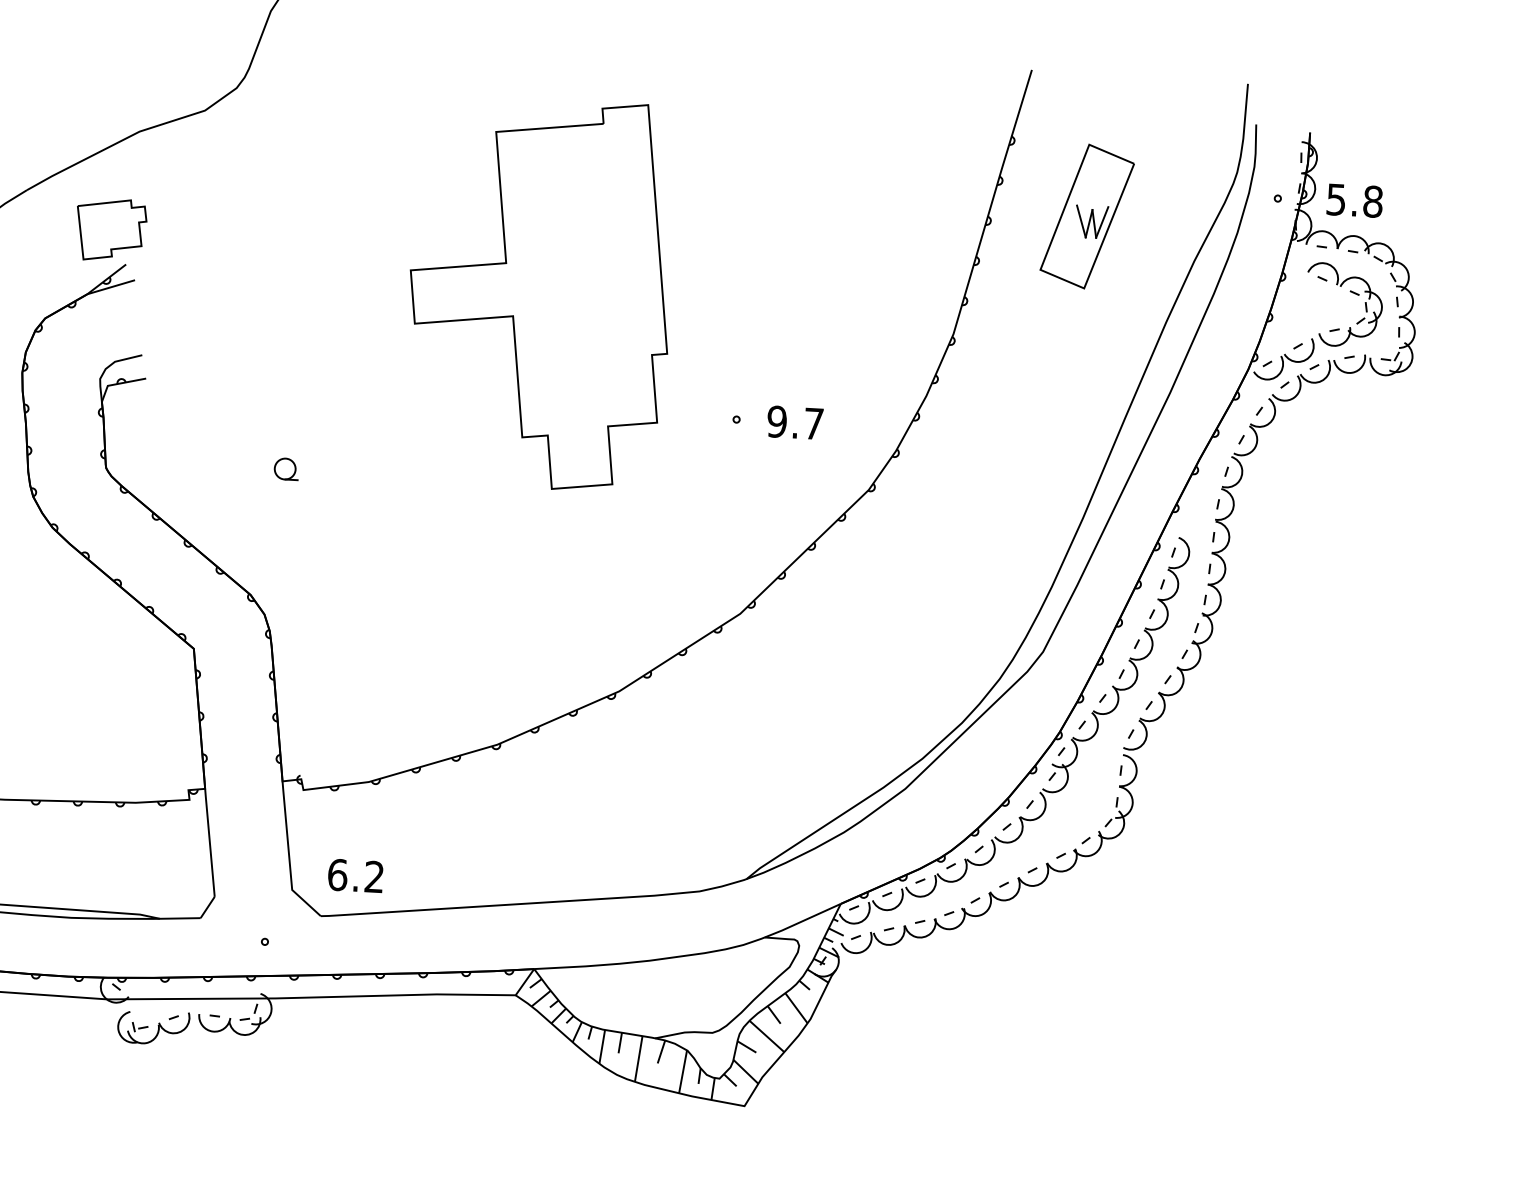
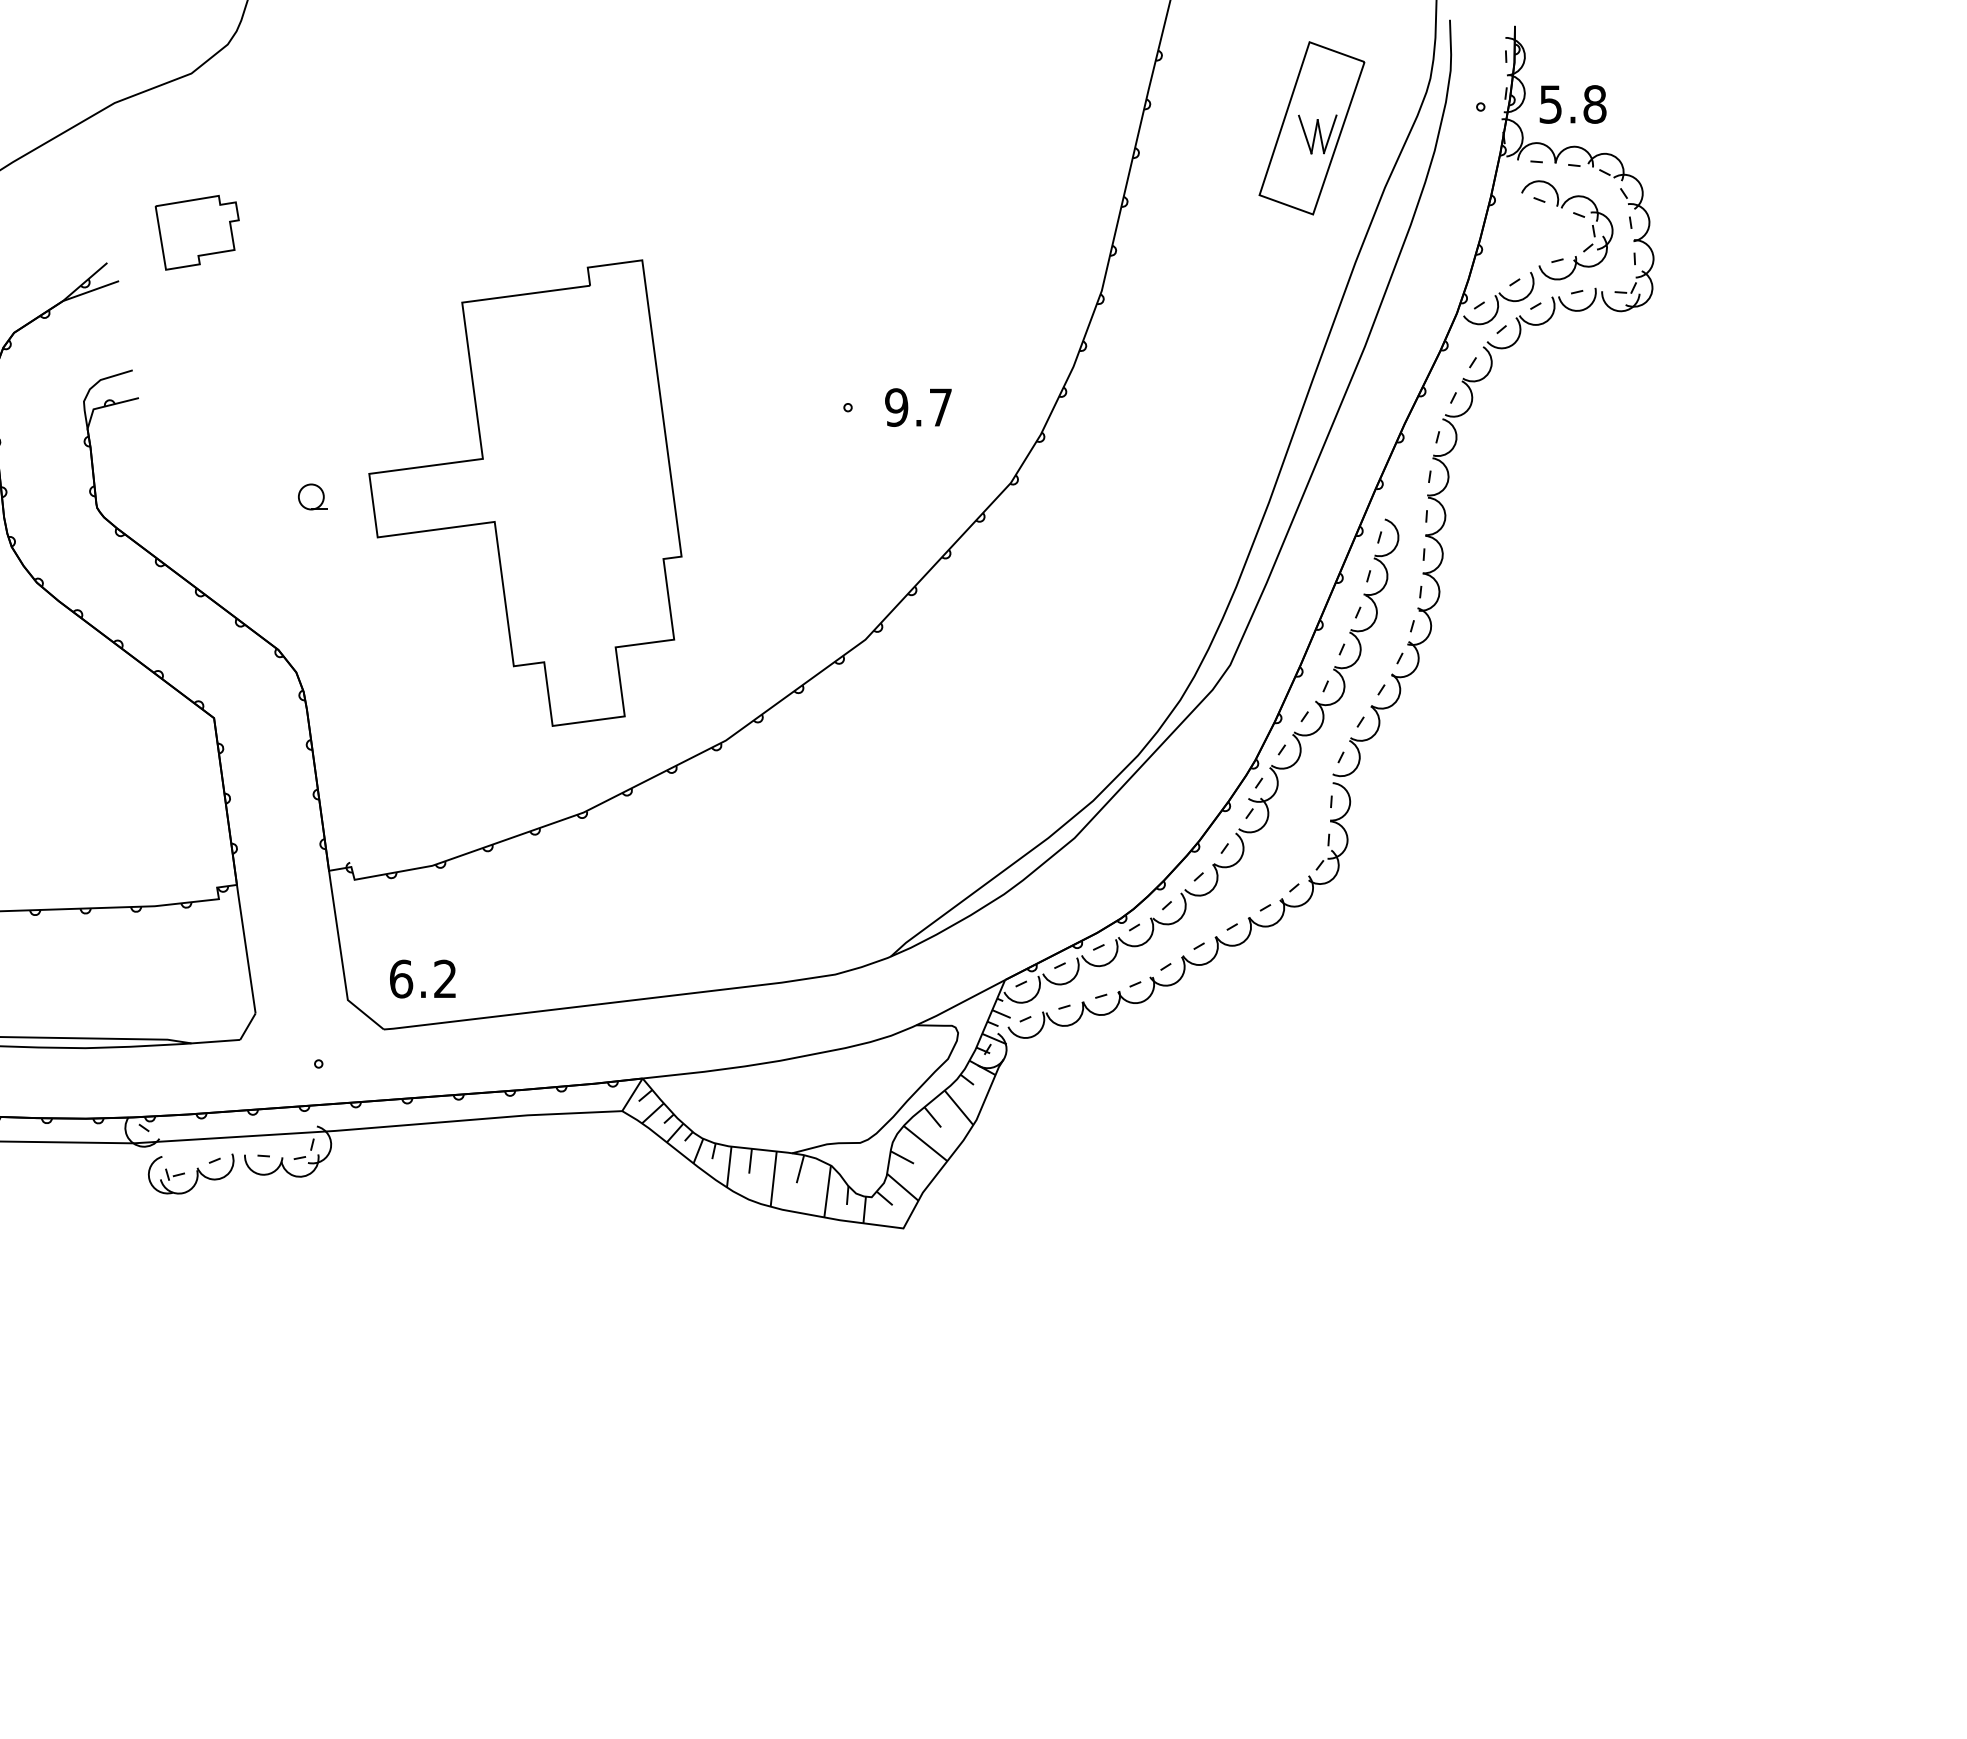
part: (1086, 216) -> (1311, 128), moved
part: (110, 229) -> (196, 232), moved
part: (540, 293) -> (525, 492), moved

